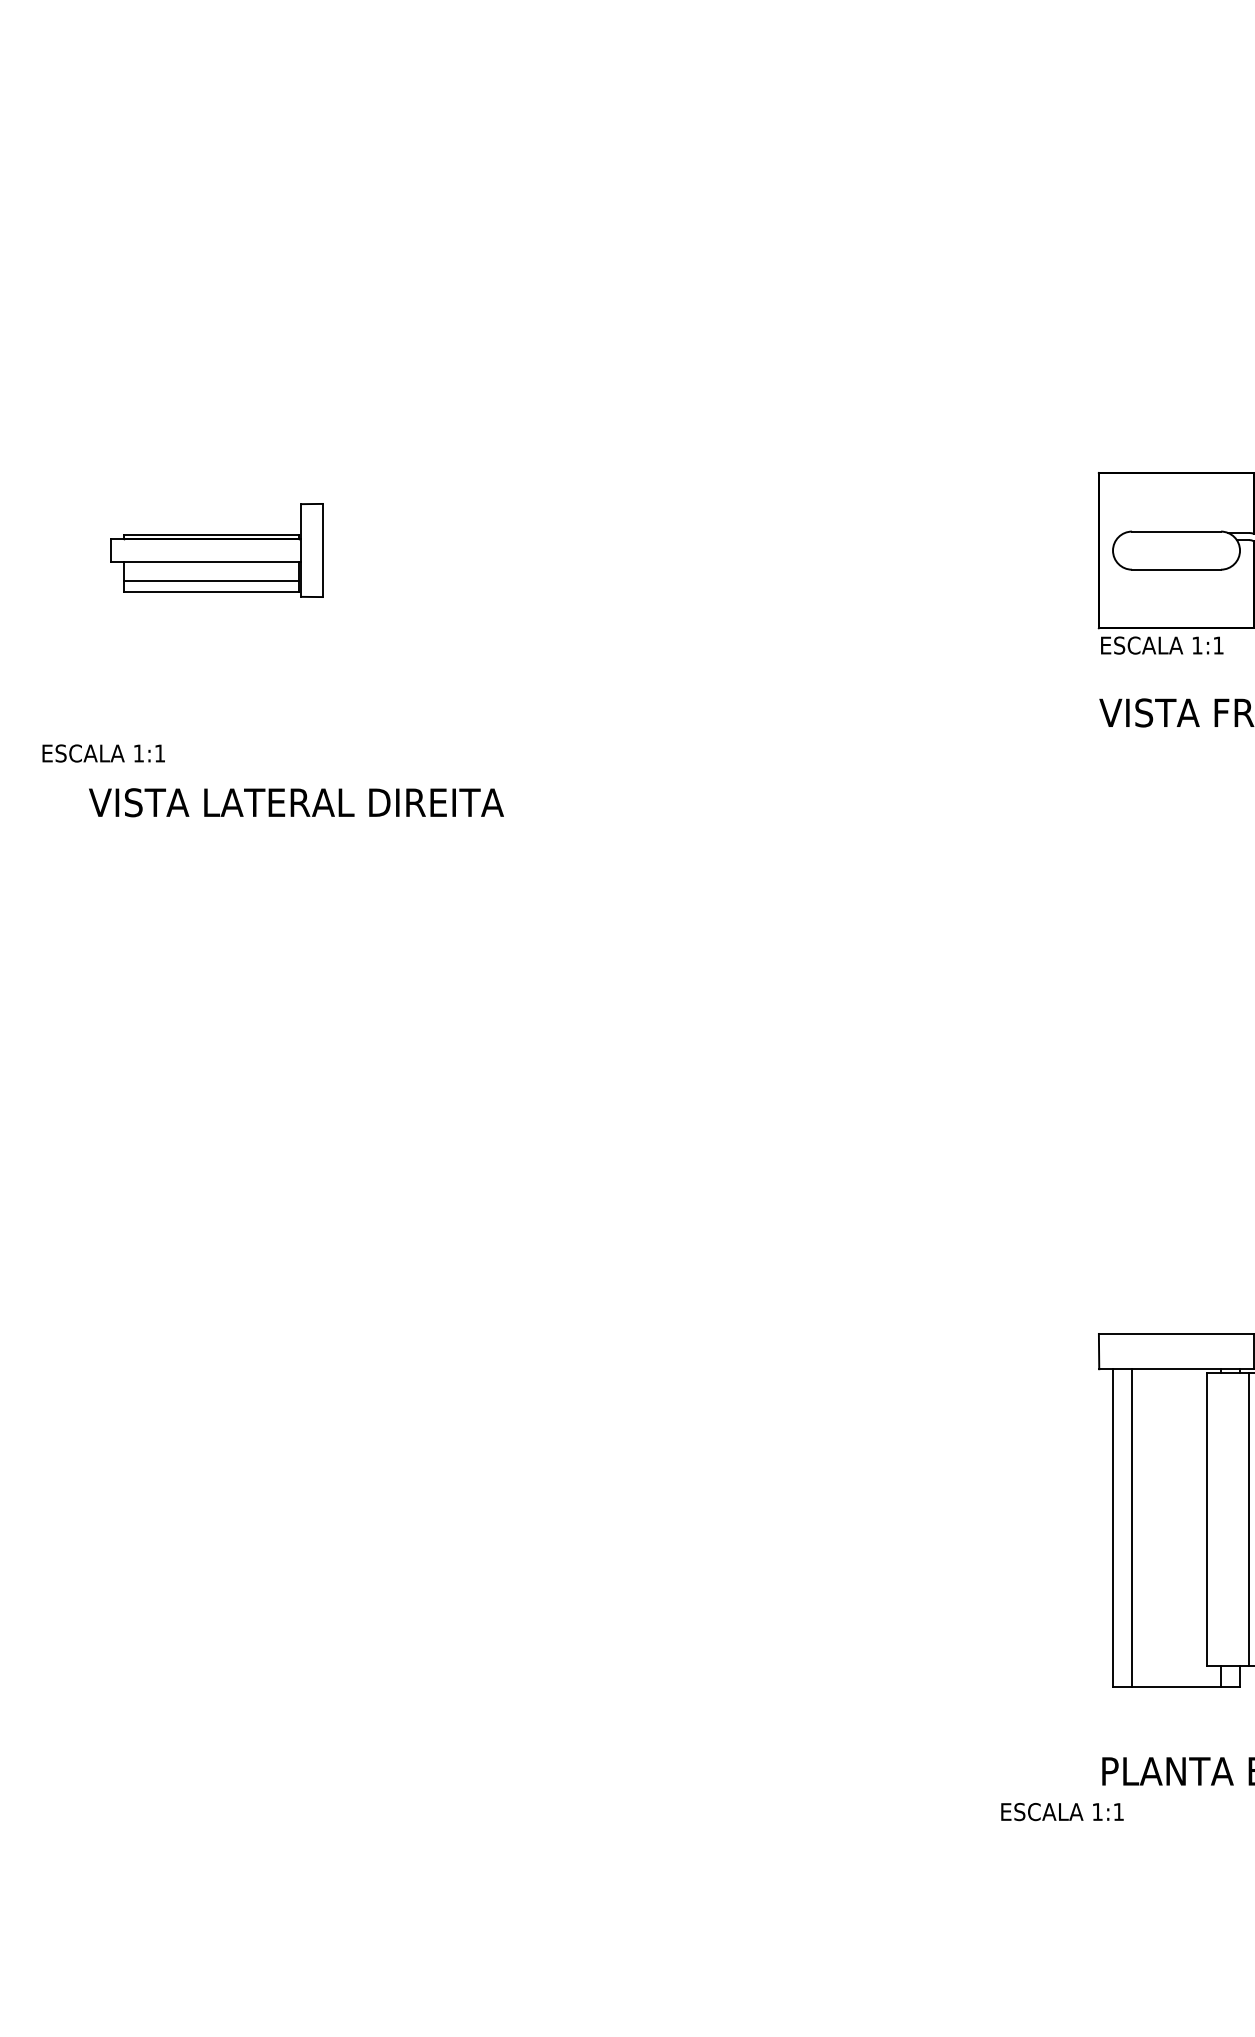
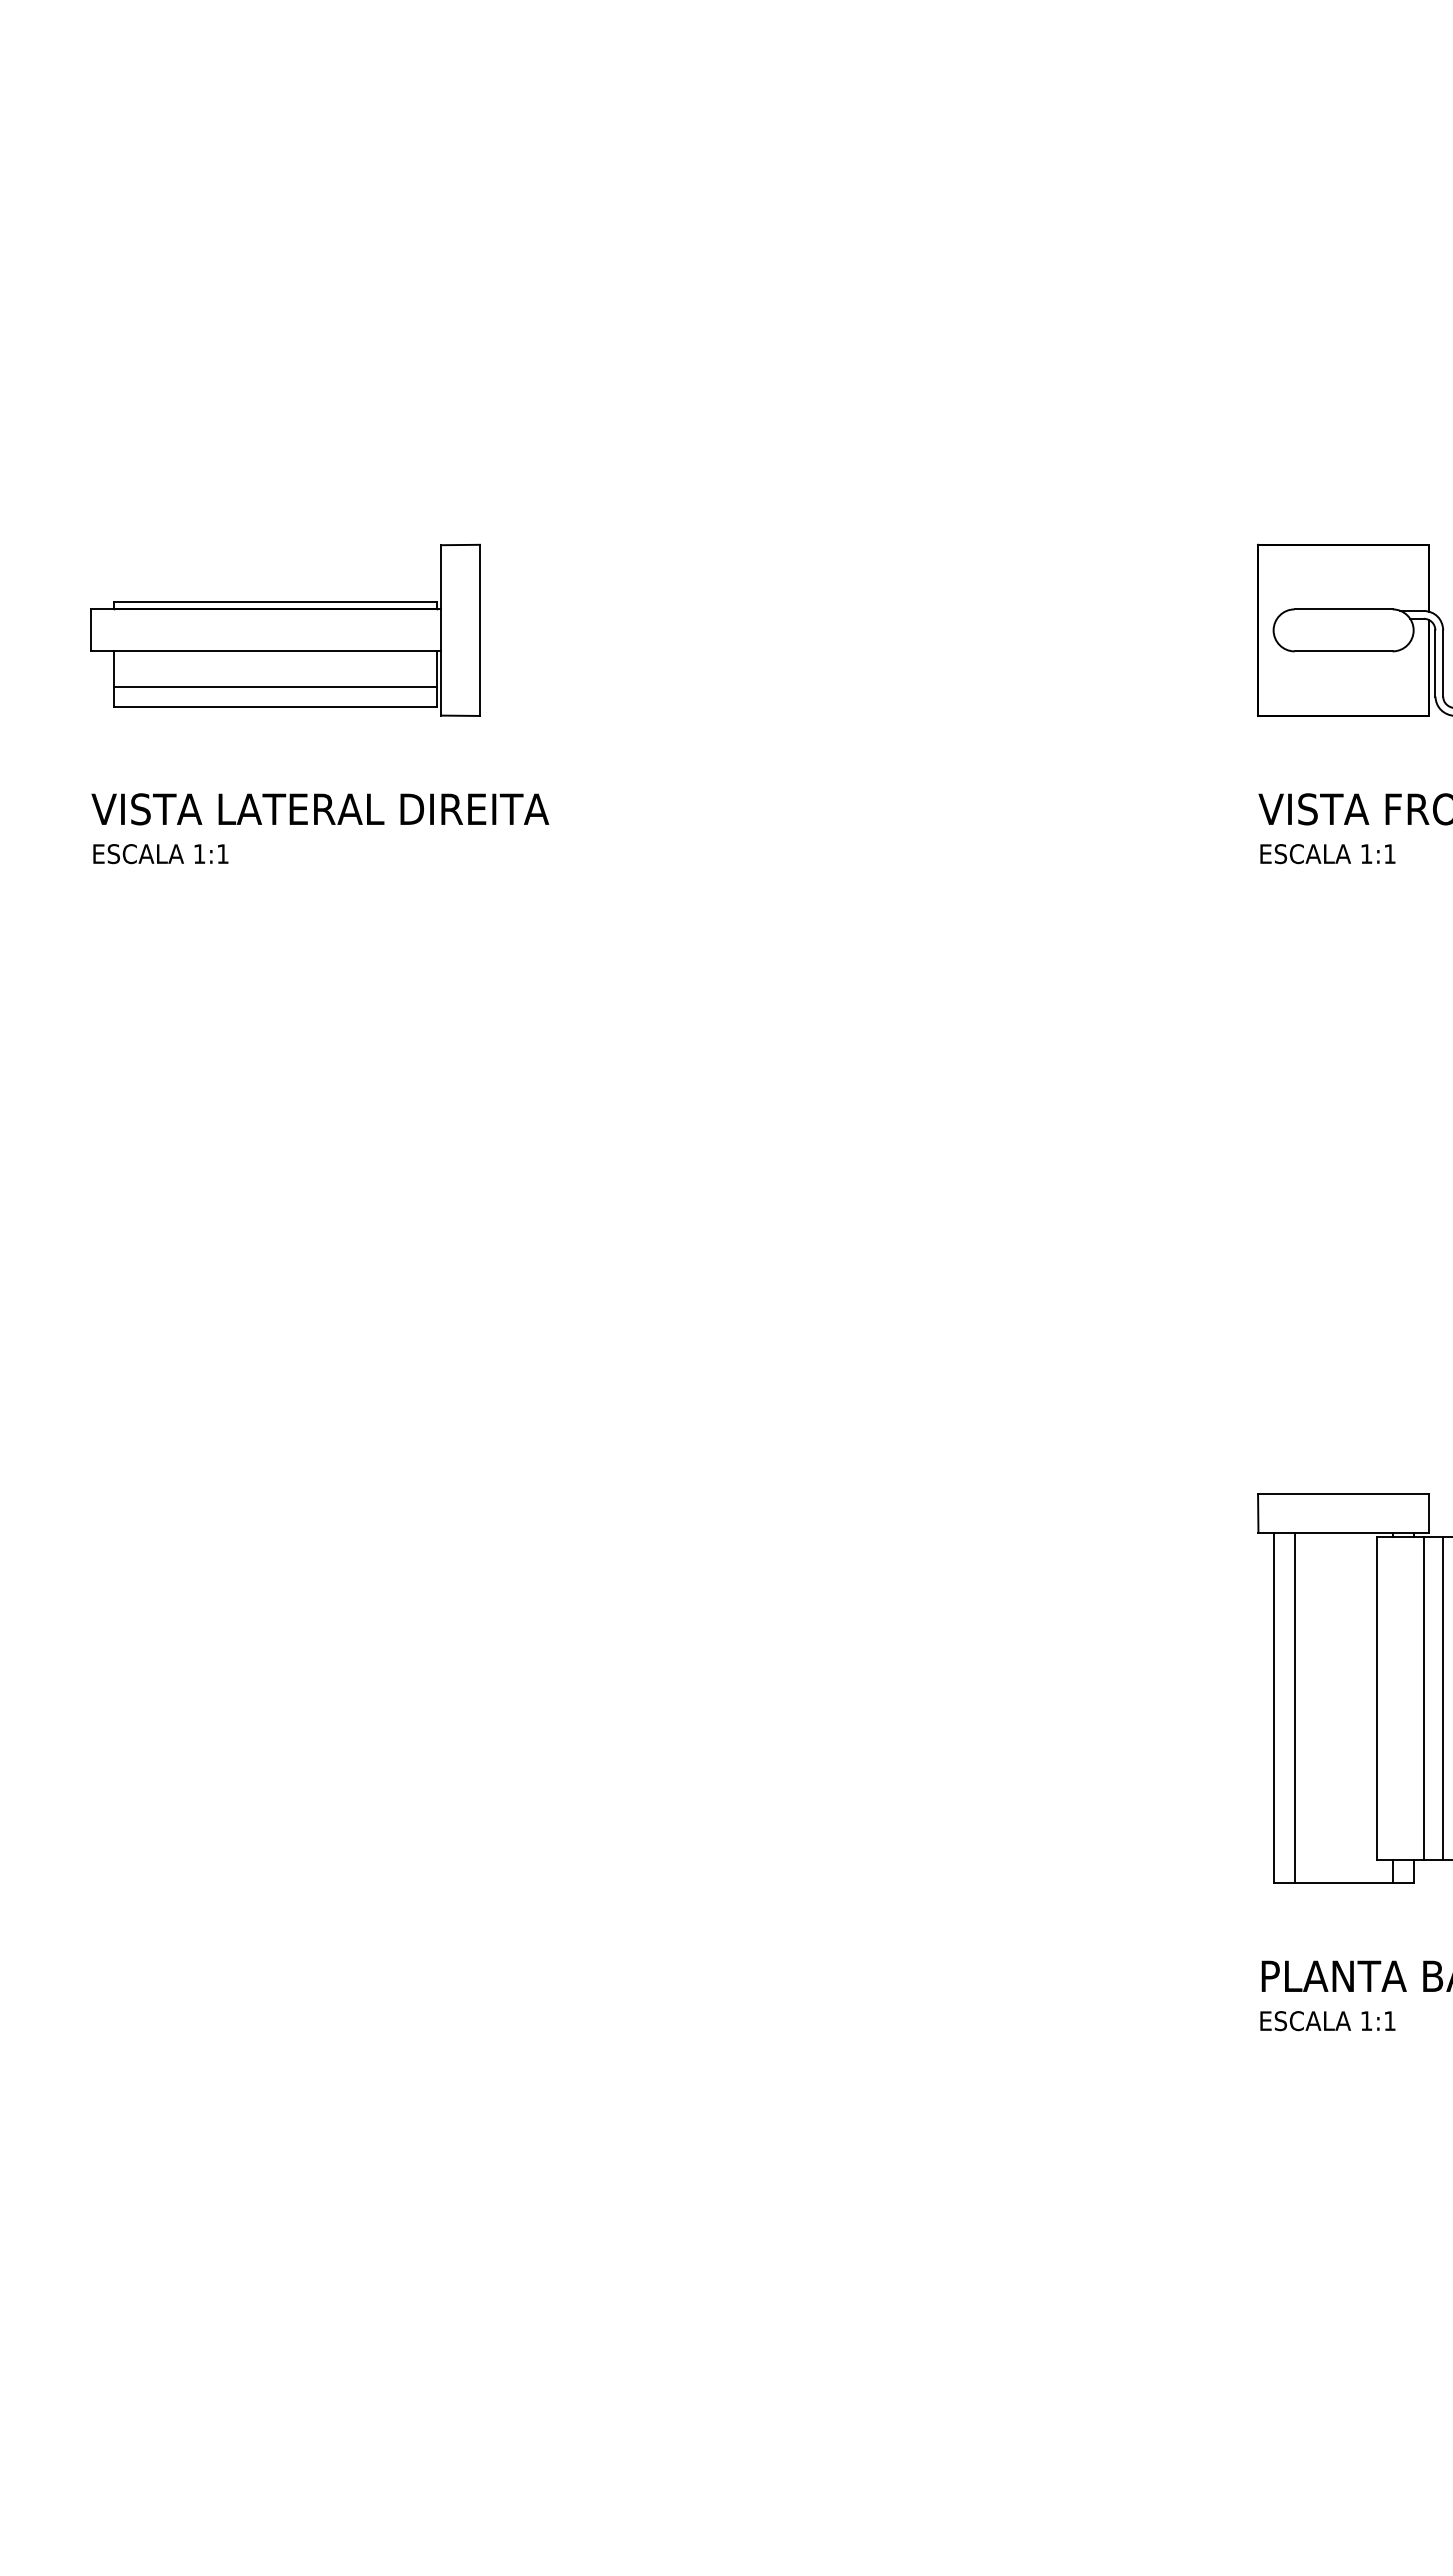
part: (216, 549) -> (285, 629), size x1.67
text: (1161, 645) -> (1327, 854), moved
text: (296, 802) -> (320, 809), moved
text: (1062, 1812) -> (1327, 2021), moved

